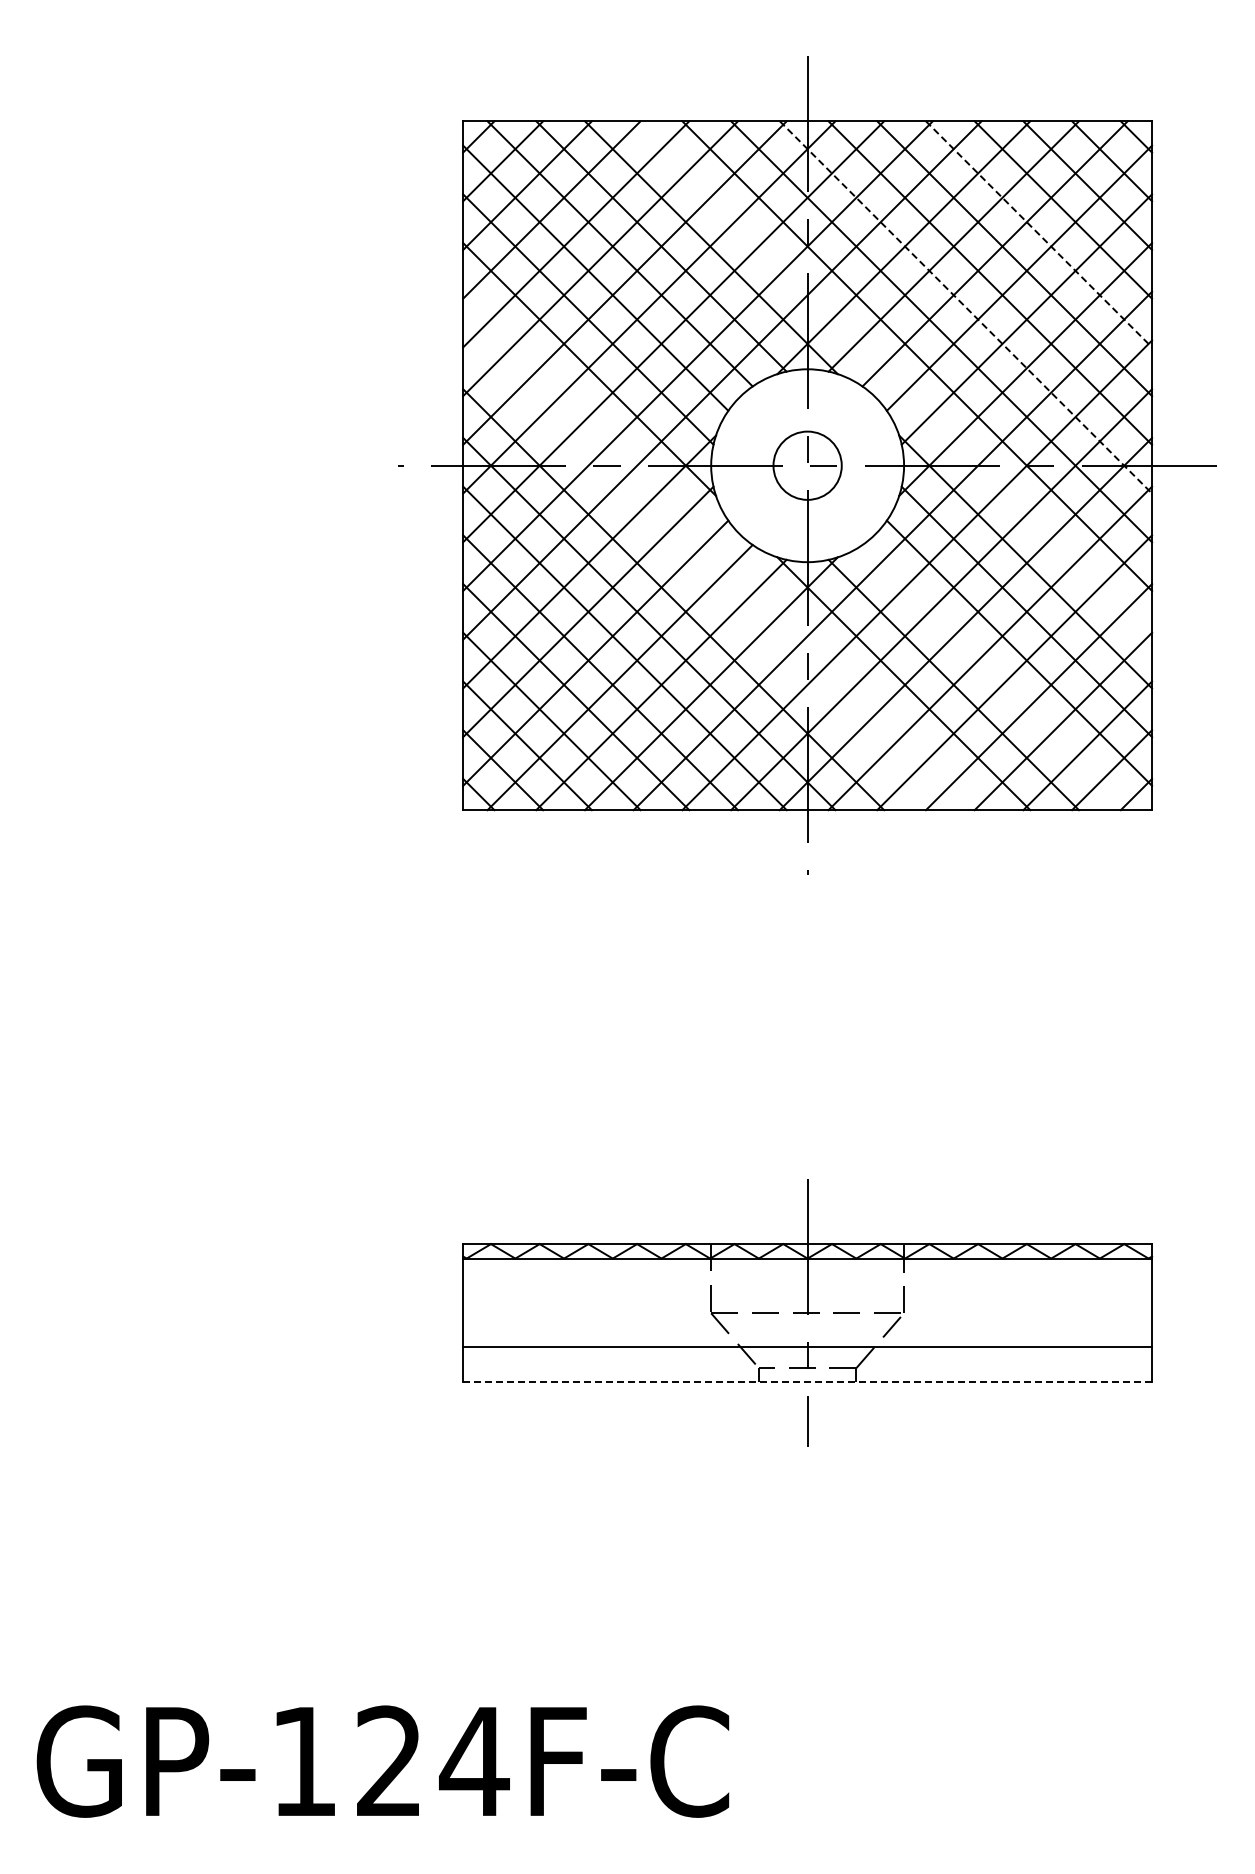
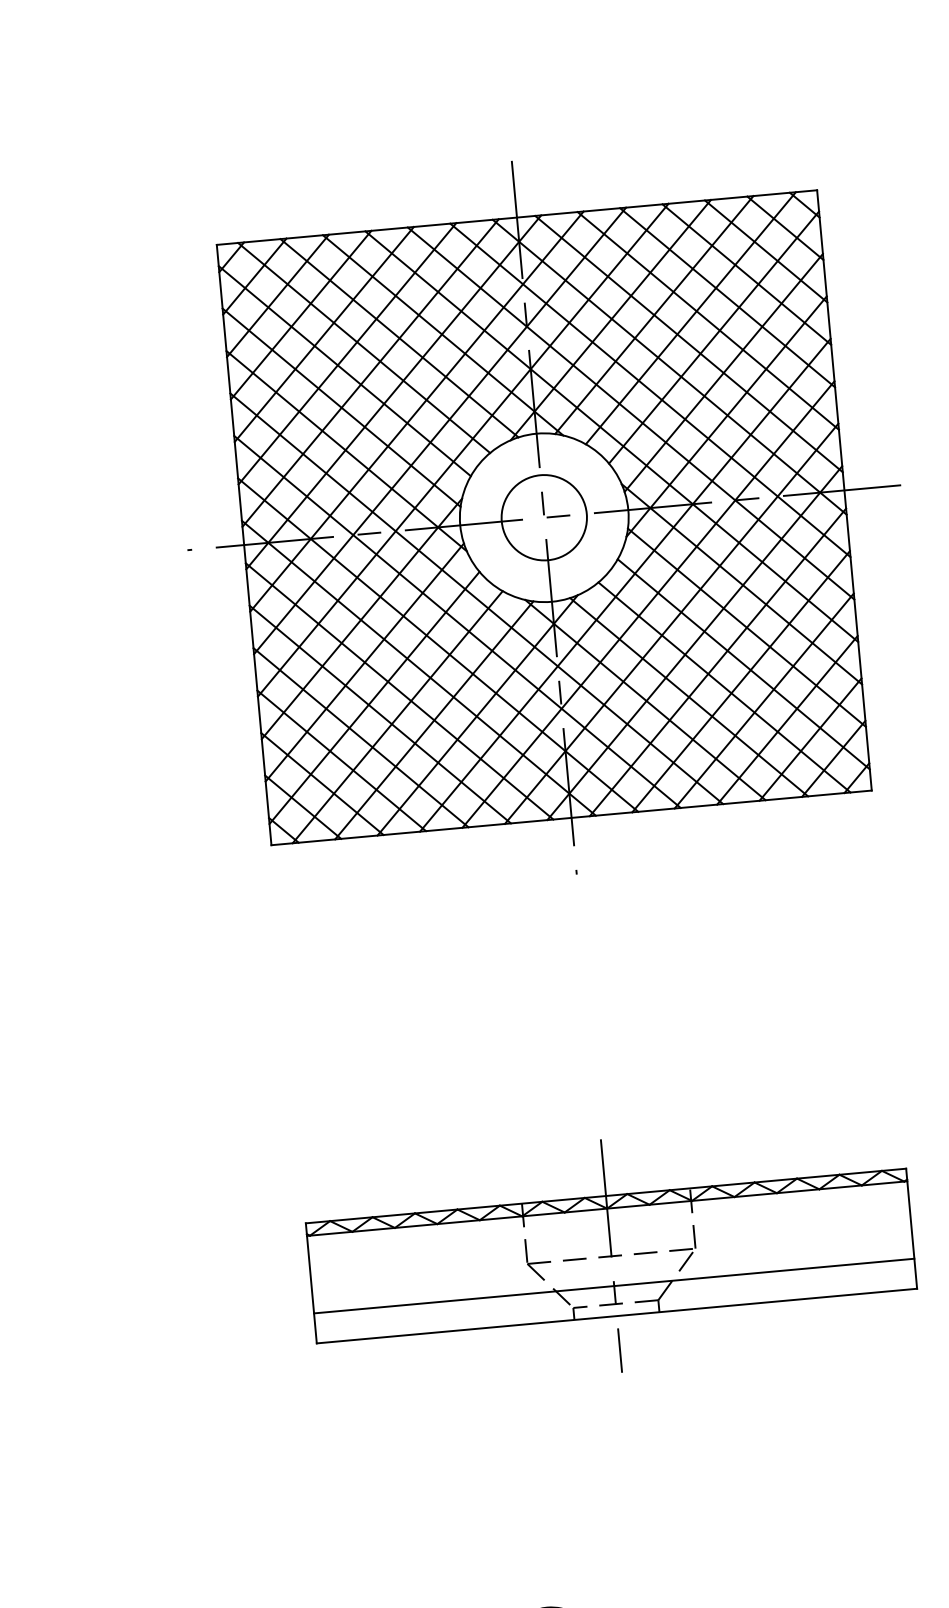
line: (1039, 234) -> (728, 297), dashed -> solid
line: (966, 307) -> (670, 367), dashed -> solid
line: (892, 380) -> (611, 436), added
circle: (807, 465) -> (544, 517), size x1.43
line: (722, 550) -> (476, 598), added
line: (697, 575) -> (457, 622), added
line: (994, 677) -> (723, 687), added
line: (808, 1381) -> (617, 1315), dashed -> solid

